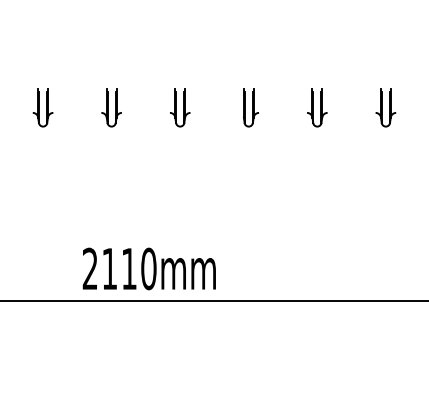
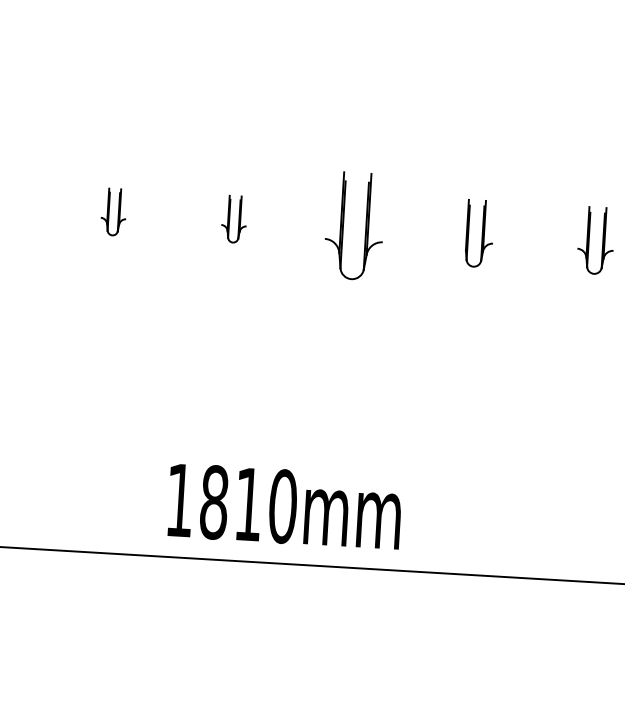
part: (42, 107) -> (112, 211), size x0.7
part: (111, 107) -> (234, 218), size x0.7
part: (180, 107) -> (355, 225), size x1.6
text: (99, 268) -> (196, 500), 2110mm -> 1810mm

